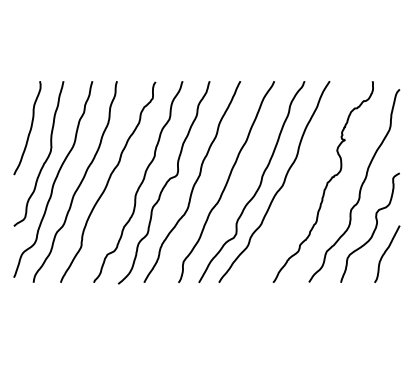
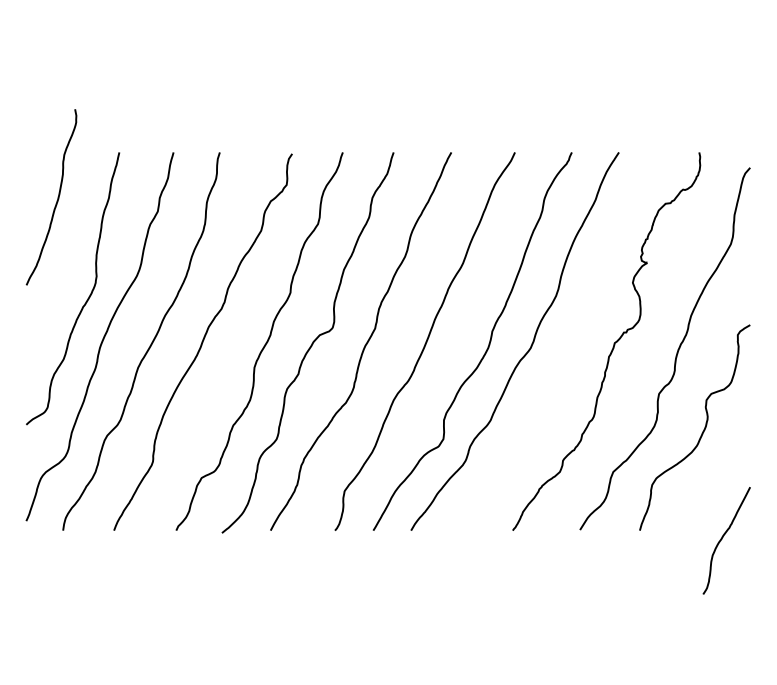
curve: (29, 129) -> (55, 199), moved
curve: (385, 253) -> (723, 539), moved

